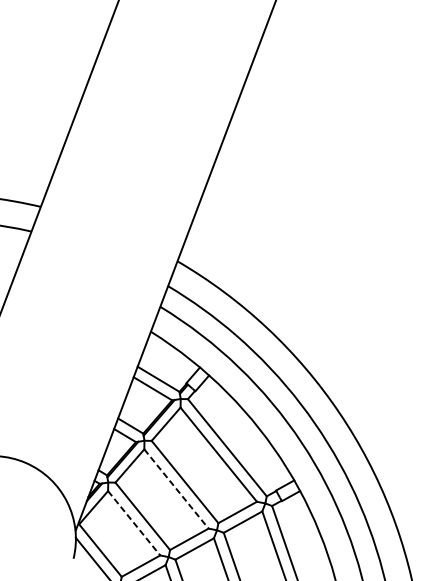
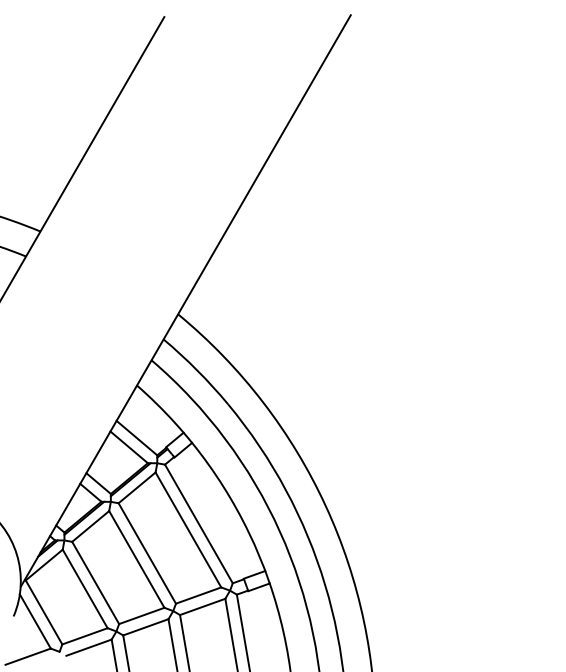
line: (176, 489) -> (136, 559), dashed -> solid
line: (134, 523) -> (85, 589), dashed -> solid

